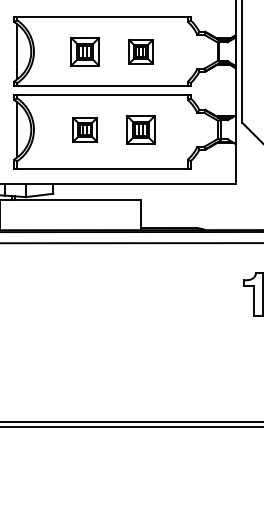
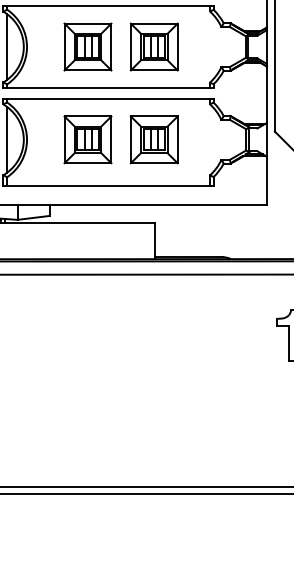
part: (84, 51) -> (87, 46), size x1.43
part: (140, 51) -> (153, 46), size x1.67
part: (84, 129) -> (87, 139), size x1.67
part: (140, 129) -> (153, 139), size x1.43

